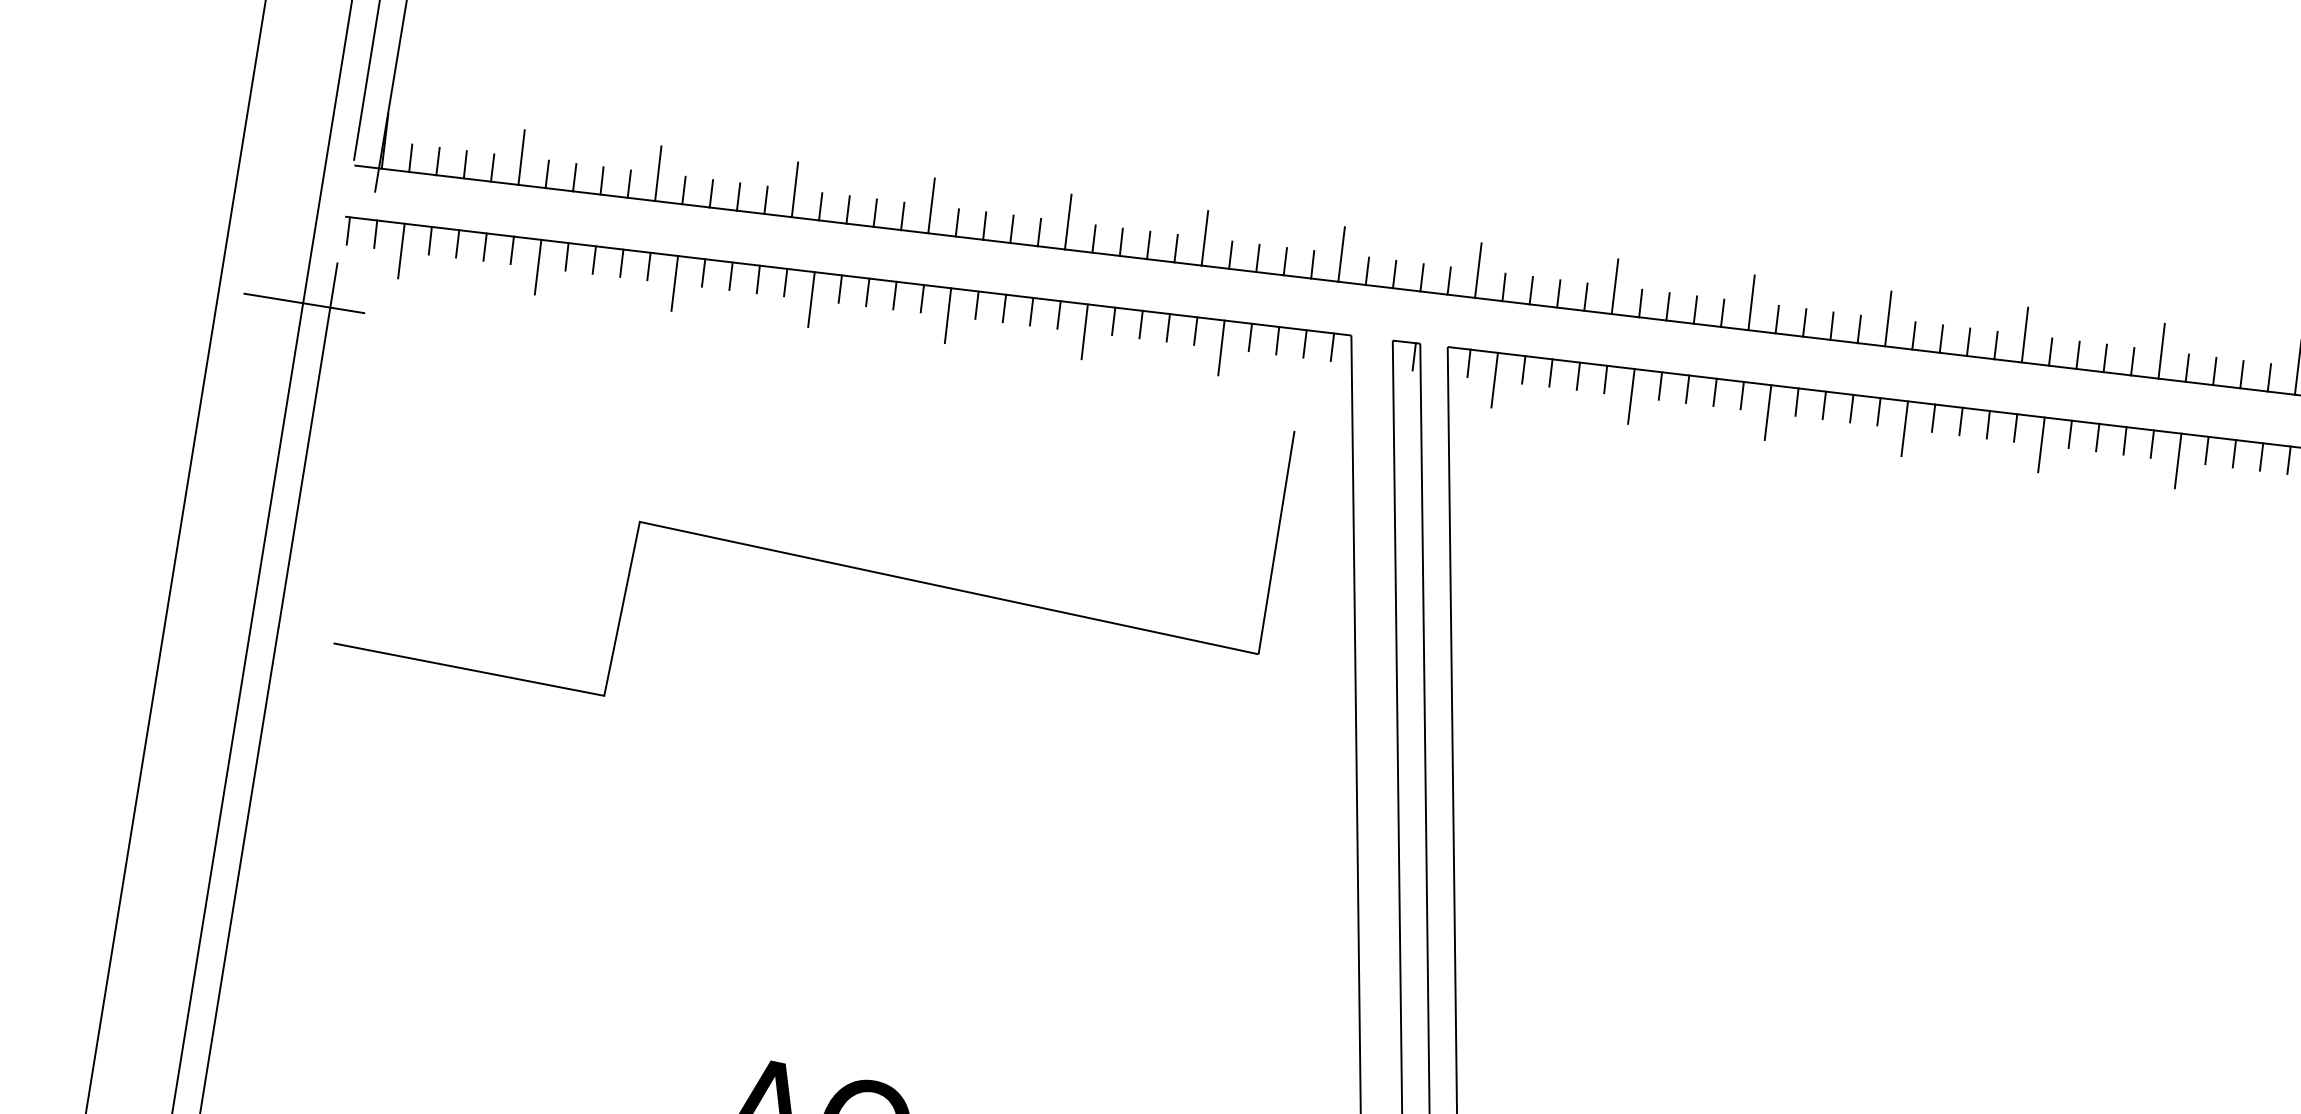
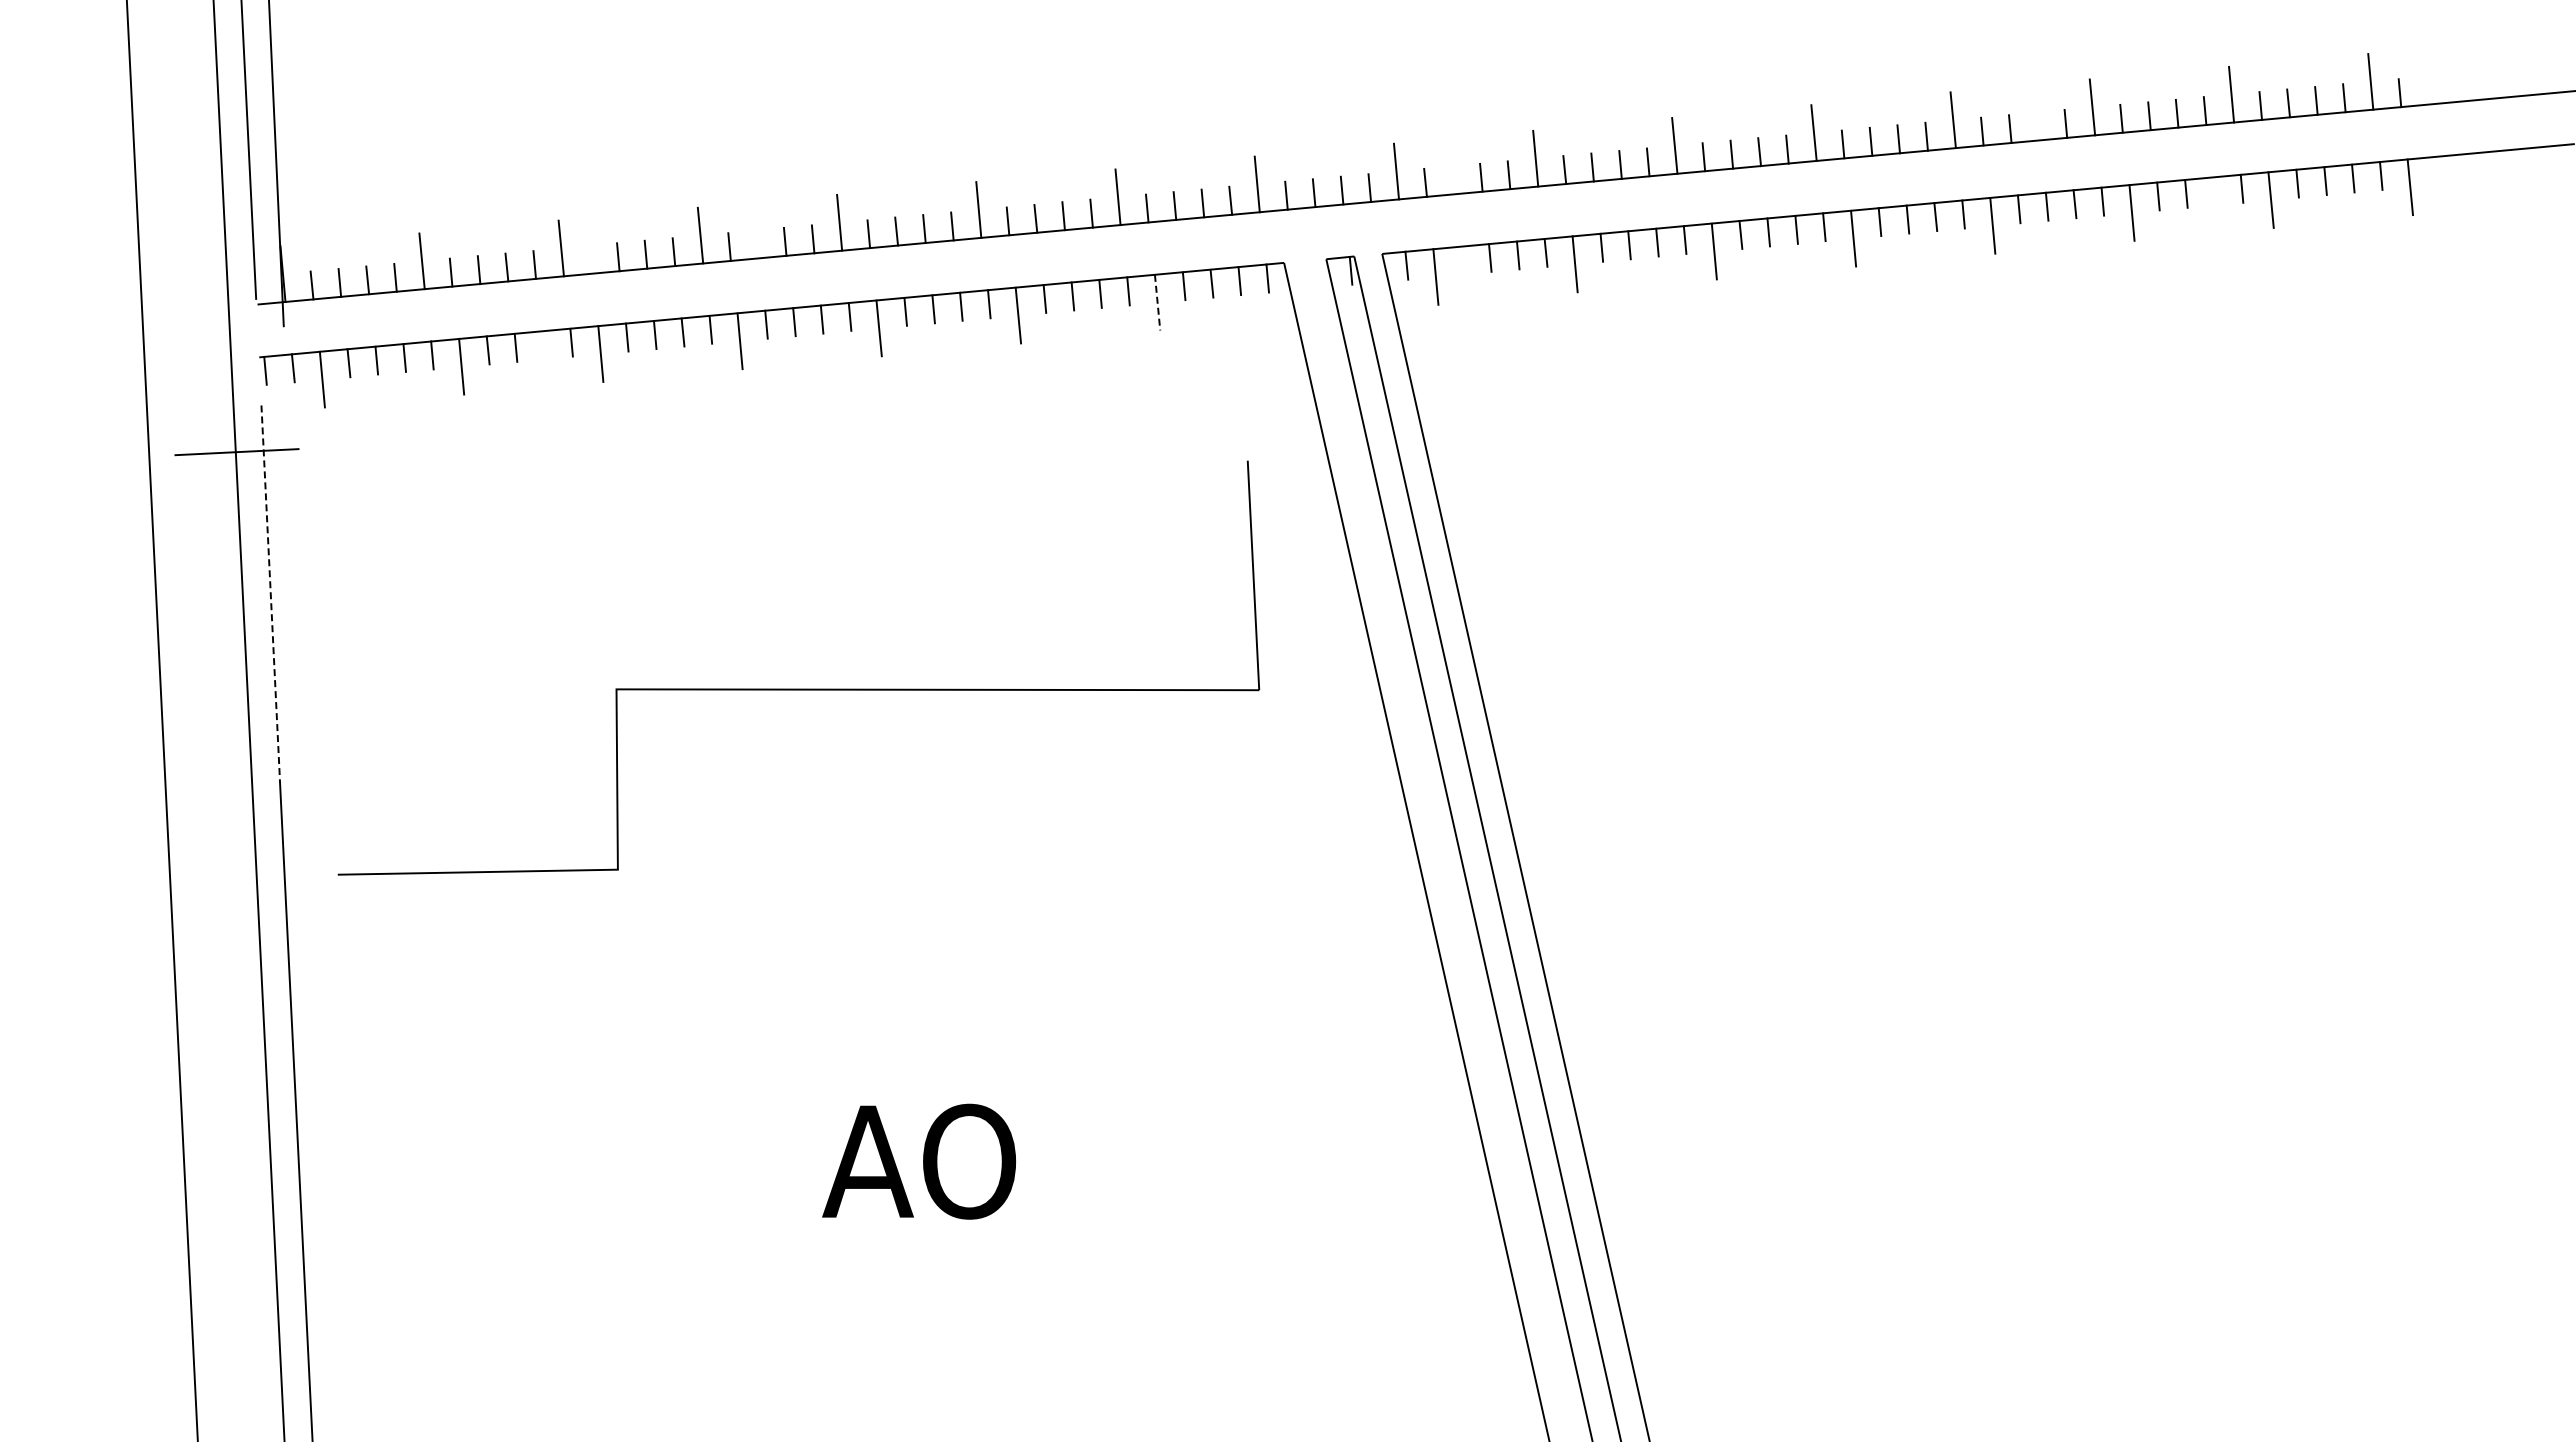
line: (684, 190) -> (590, 259), removed
line: (848, 210) -> (757, 244), removed
line: (621, 263) -> (543, 345), removed
line: (1531, 290) -> (1453, 180), removed
line: (1221, 347) -> (1157, 302), solid -> dashed
line: (2104, 358) -> (2037, 126), removed
line: (1523, 369) -> (1462, 260), removed
line: (307, 445) -> (270, 592), solid -> dashed
line: (2261, 456) -> (2213, 191), removed
part: (815, 558) -> (798, 688), moved

